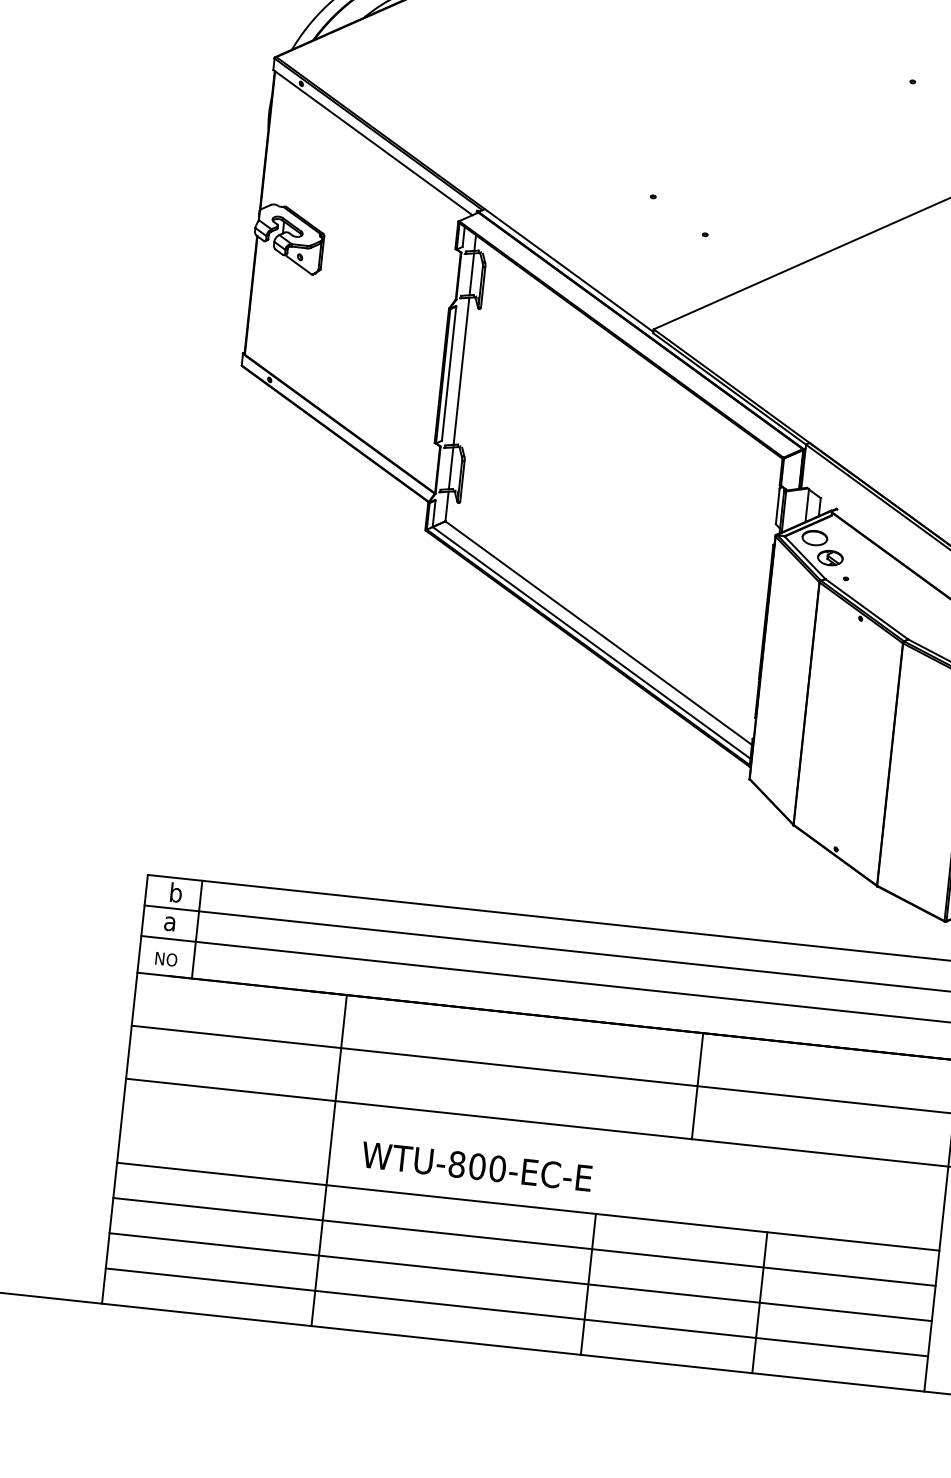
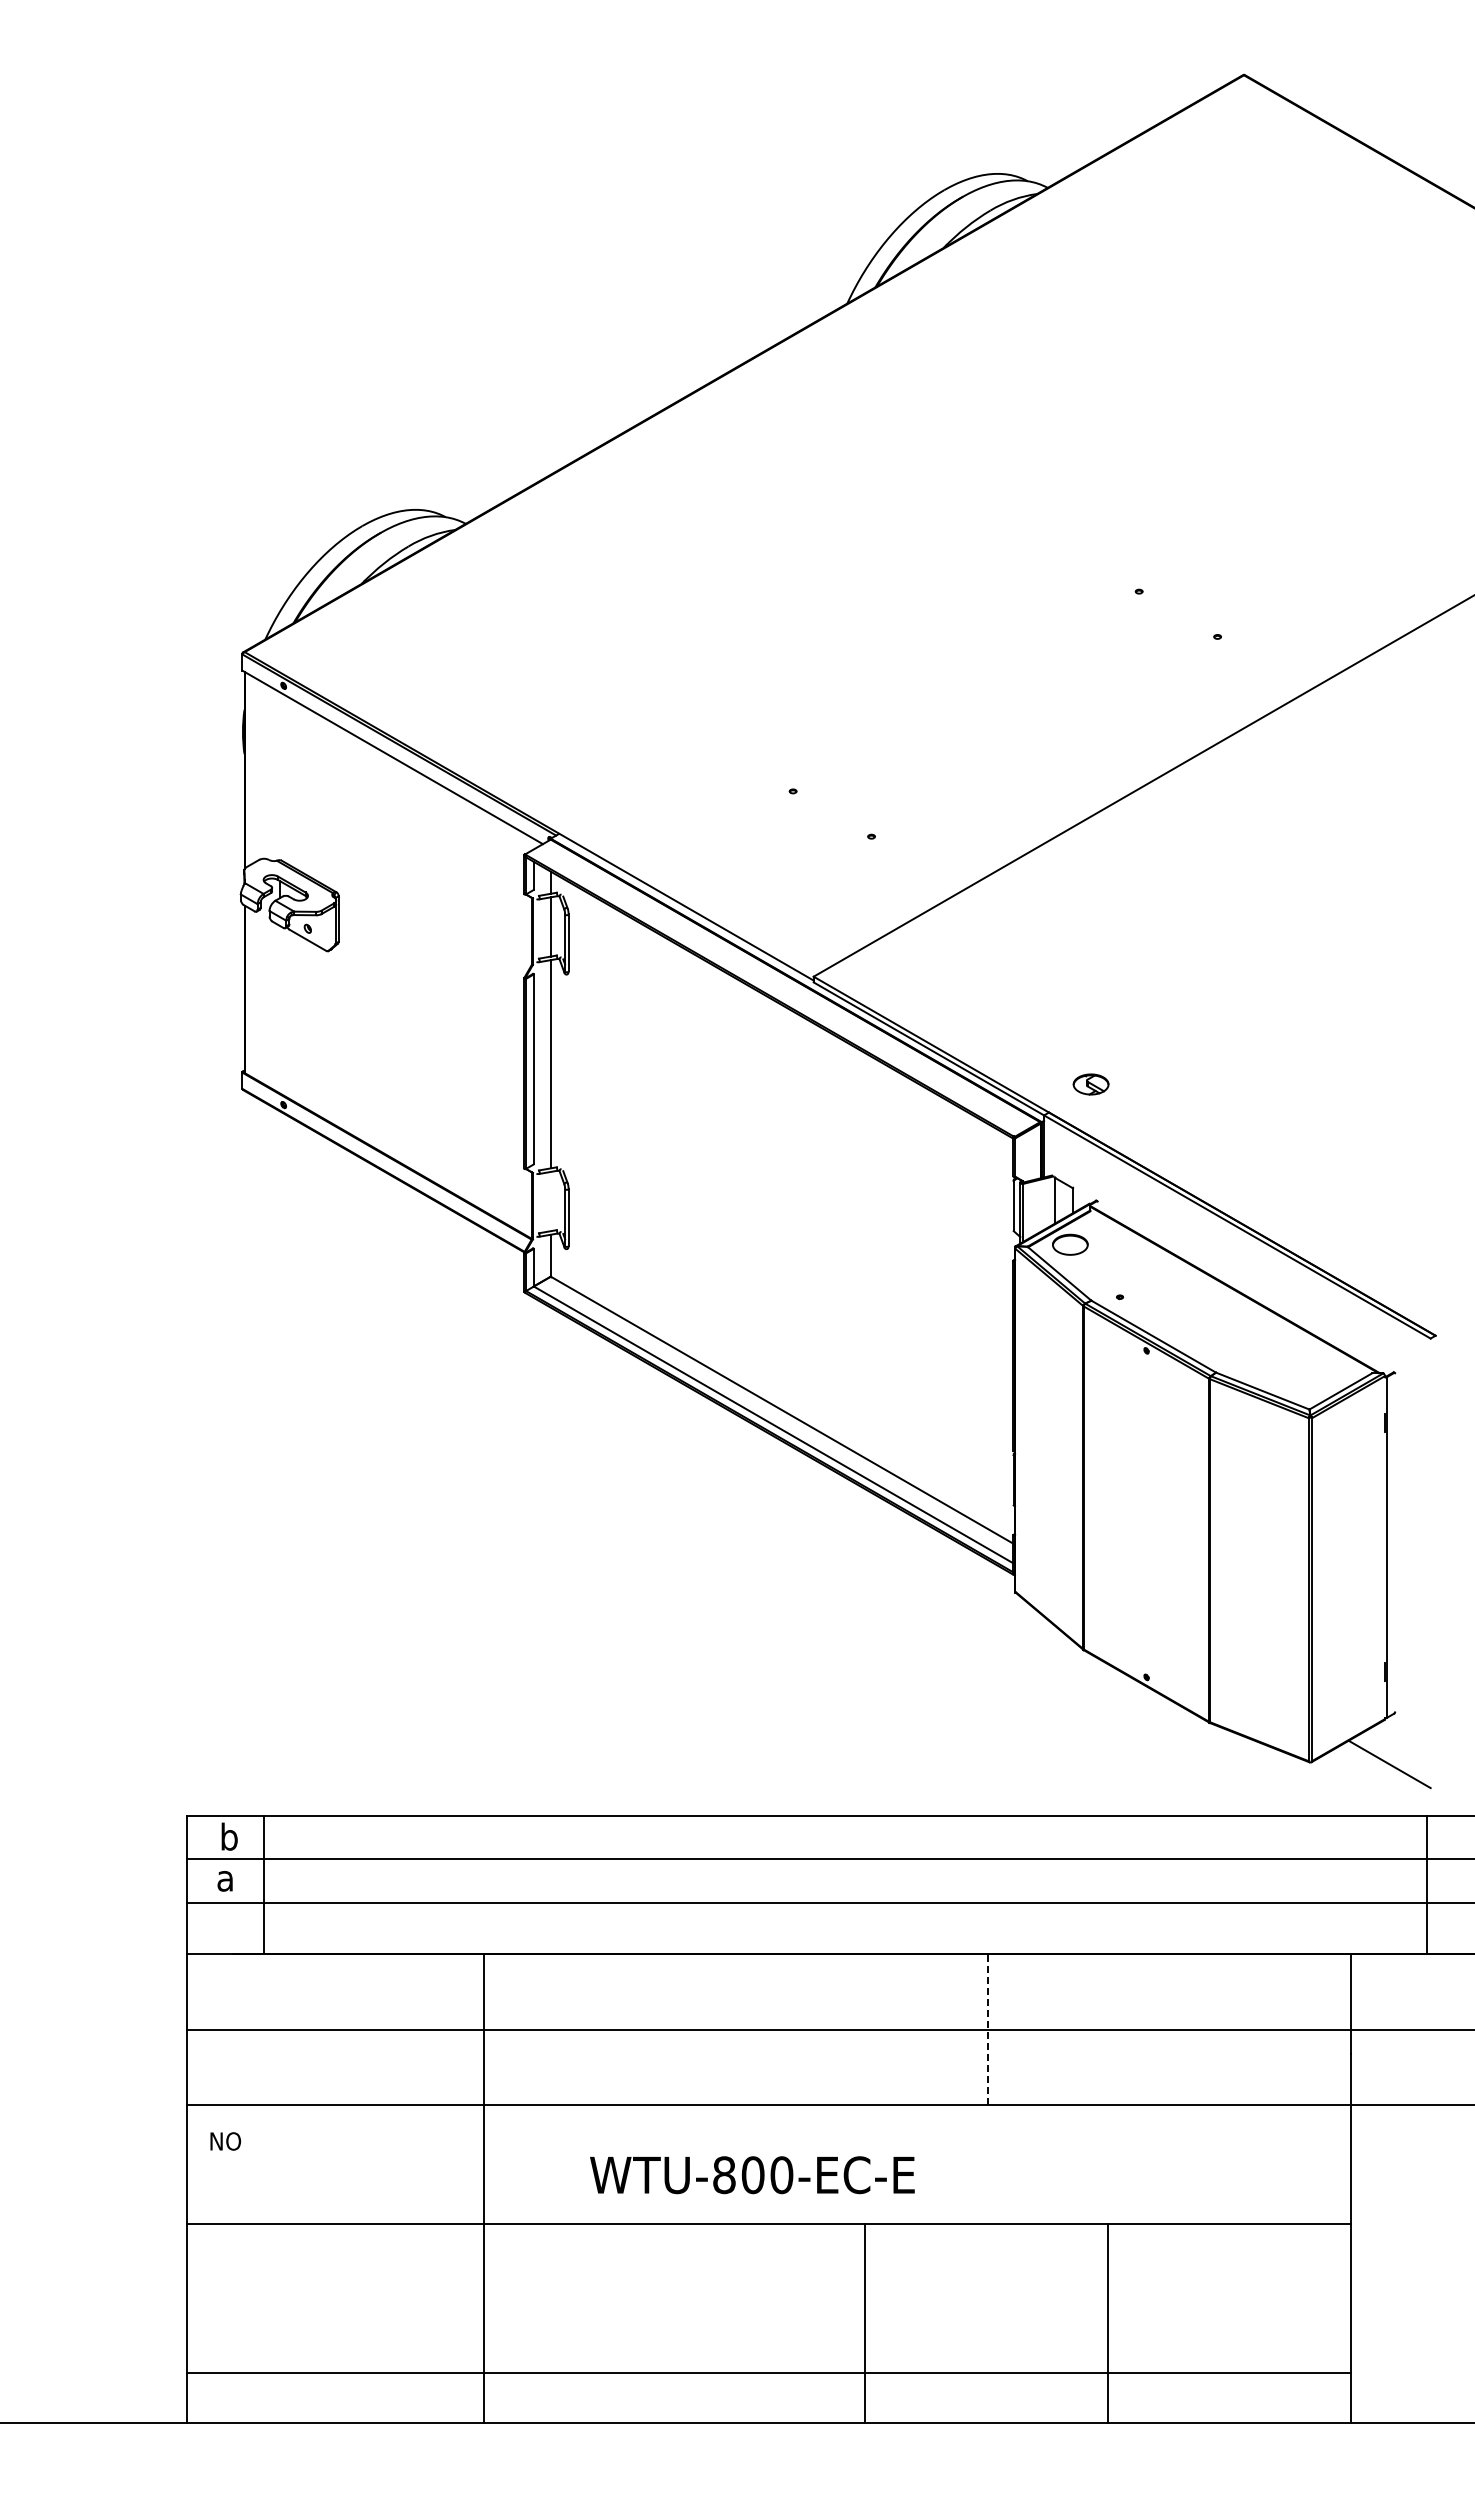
line: (450, 468) -> (550, 1201), removed
part: (829, 558) -> (1090, 1084), moved
text: (166, 959) -> (225, 2141), moved
line: (697, 1086) -> (988, 2029), solid -> dashed
text: (476, 1166) -> (752, 2175), moved
line: (524, 1242) -> (769, 2273), removed
line: (520, 1277) -> (769, 2323), removed

